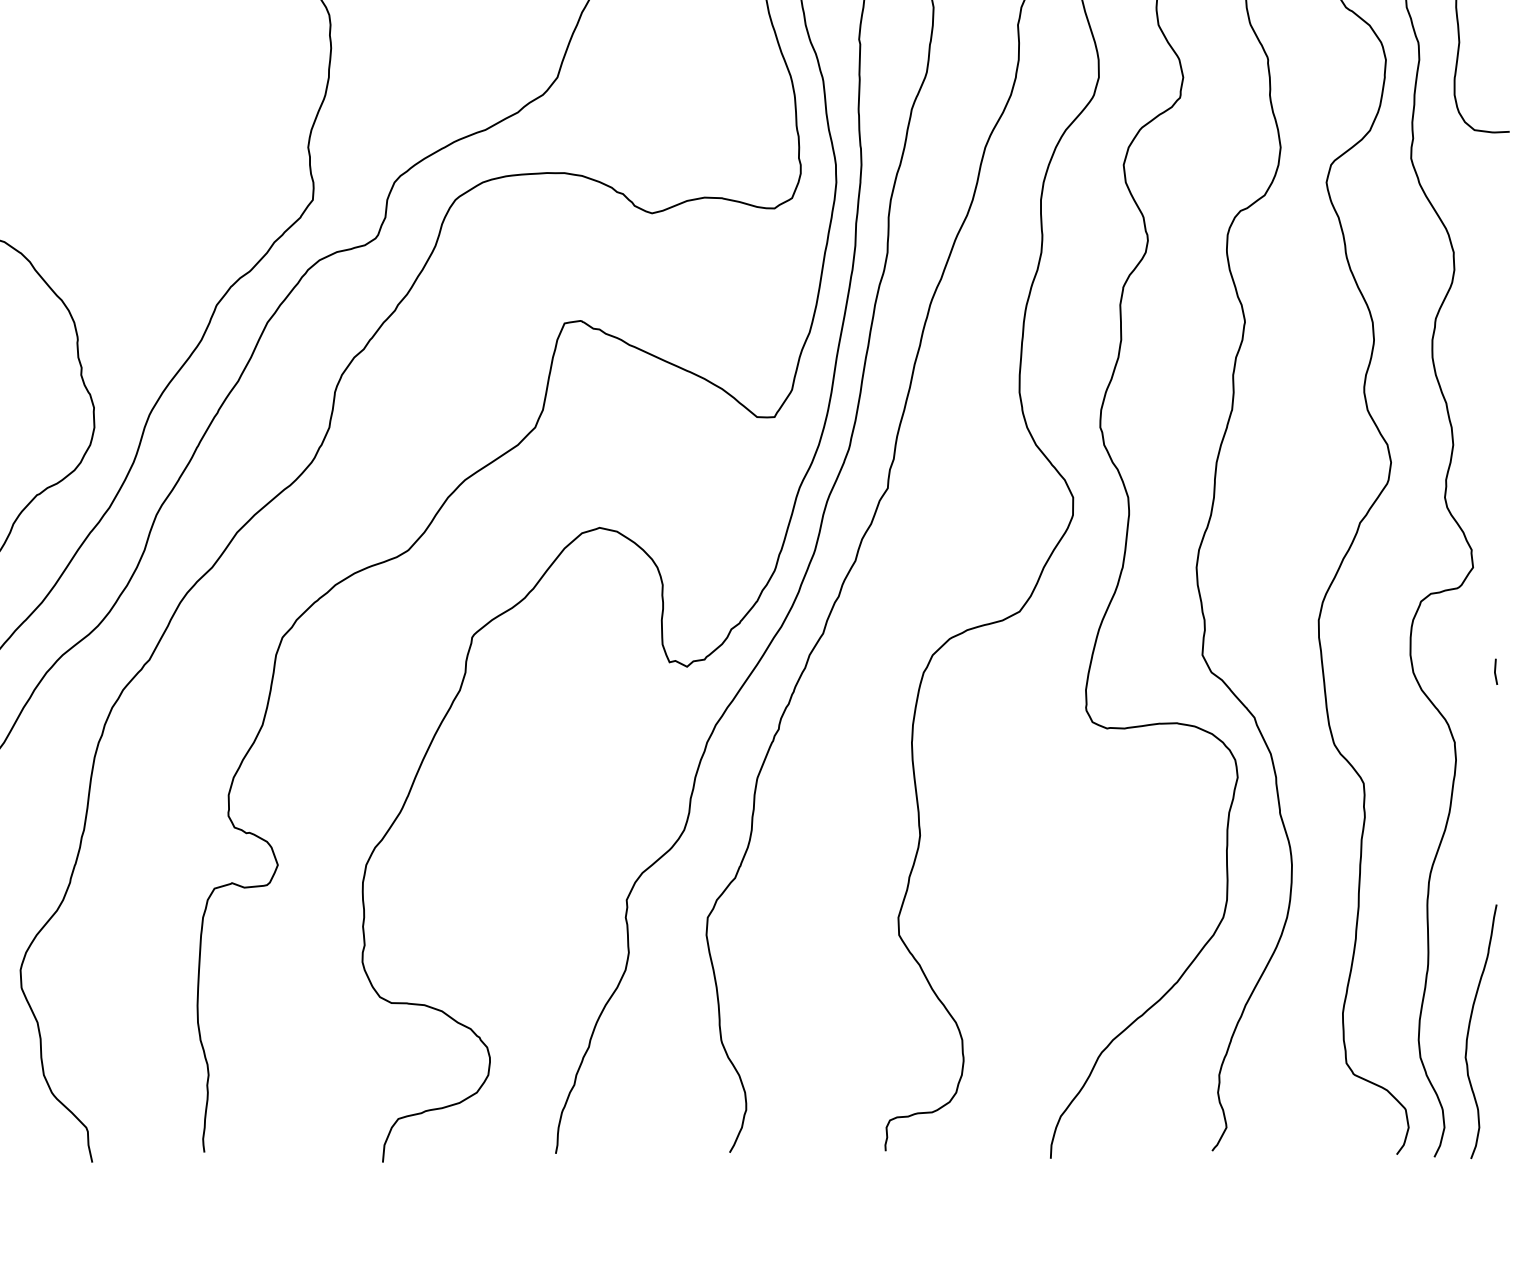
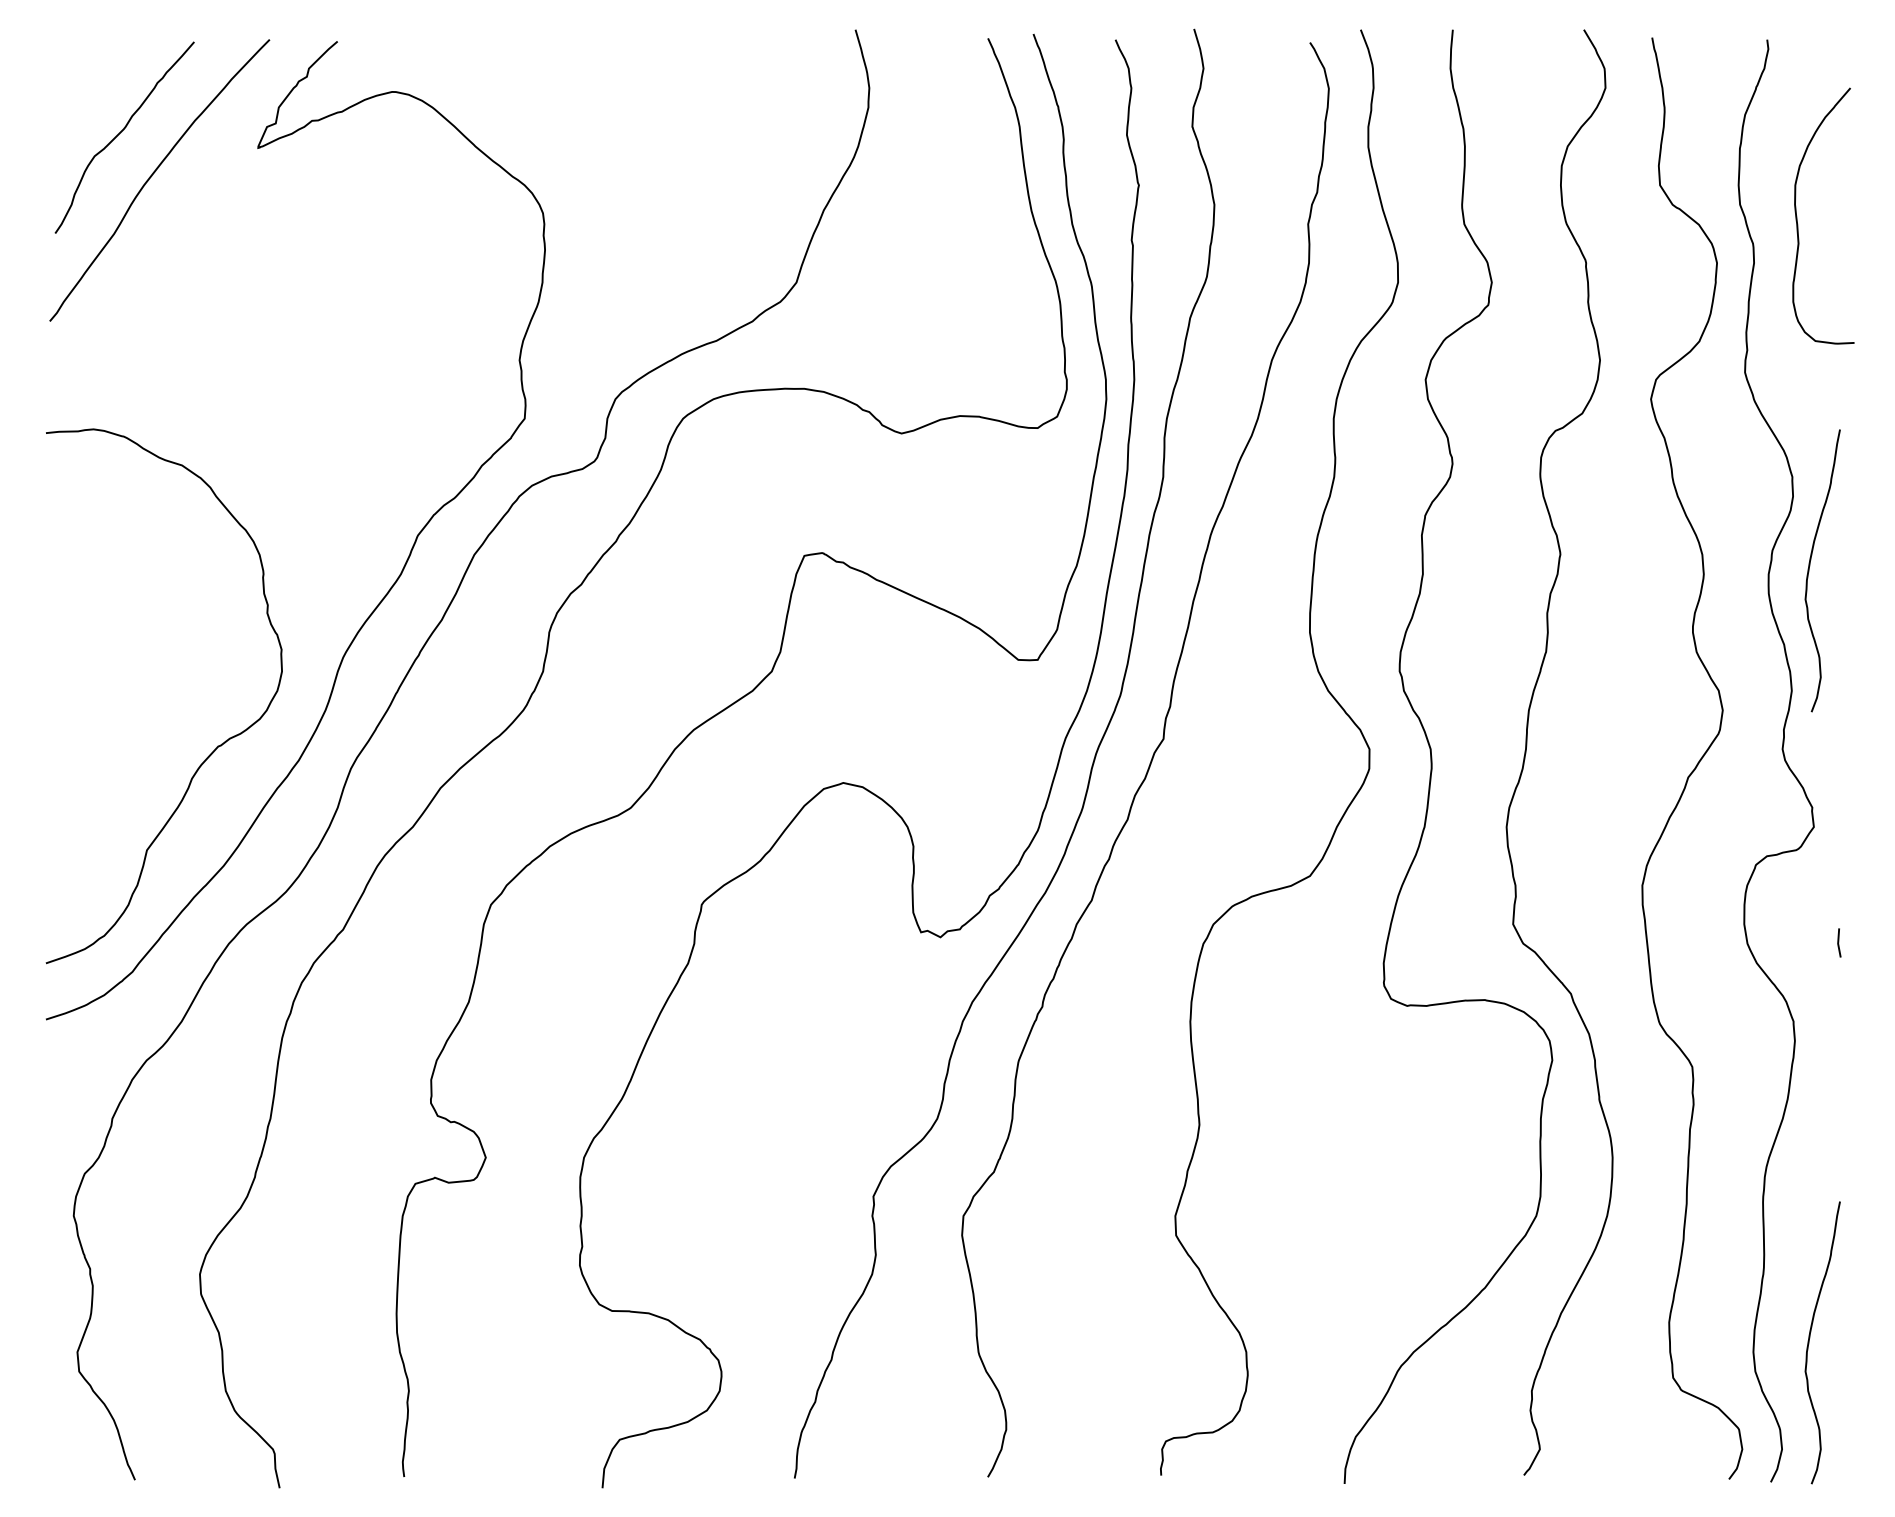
curve: (1470, 333) -> (1810, 566), added

